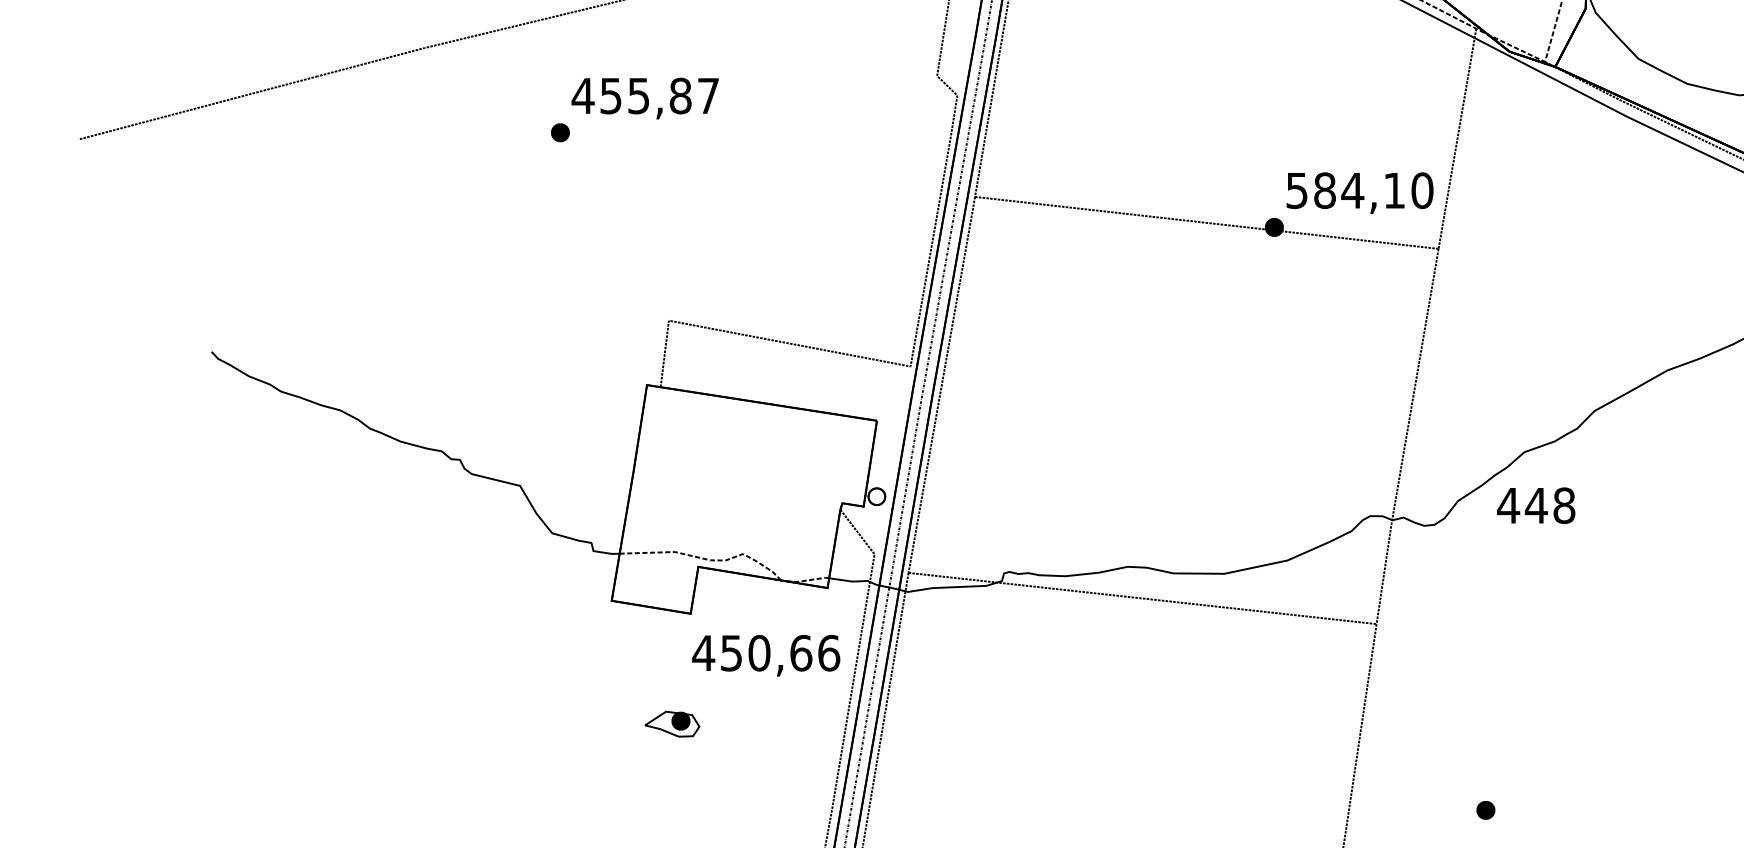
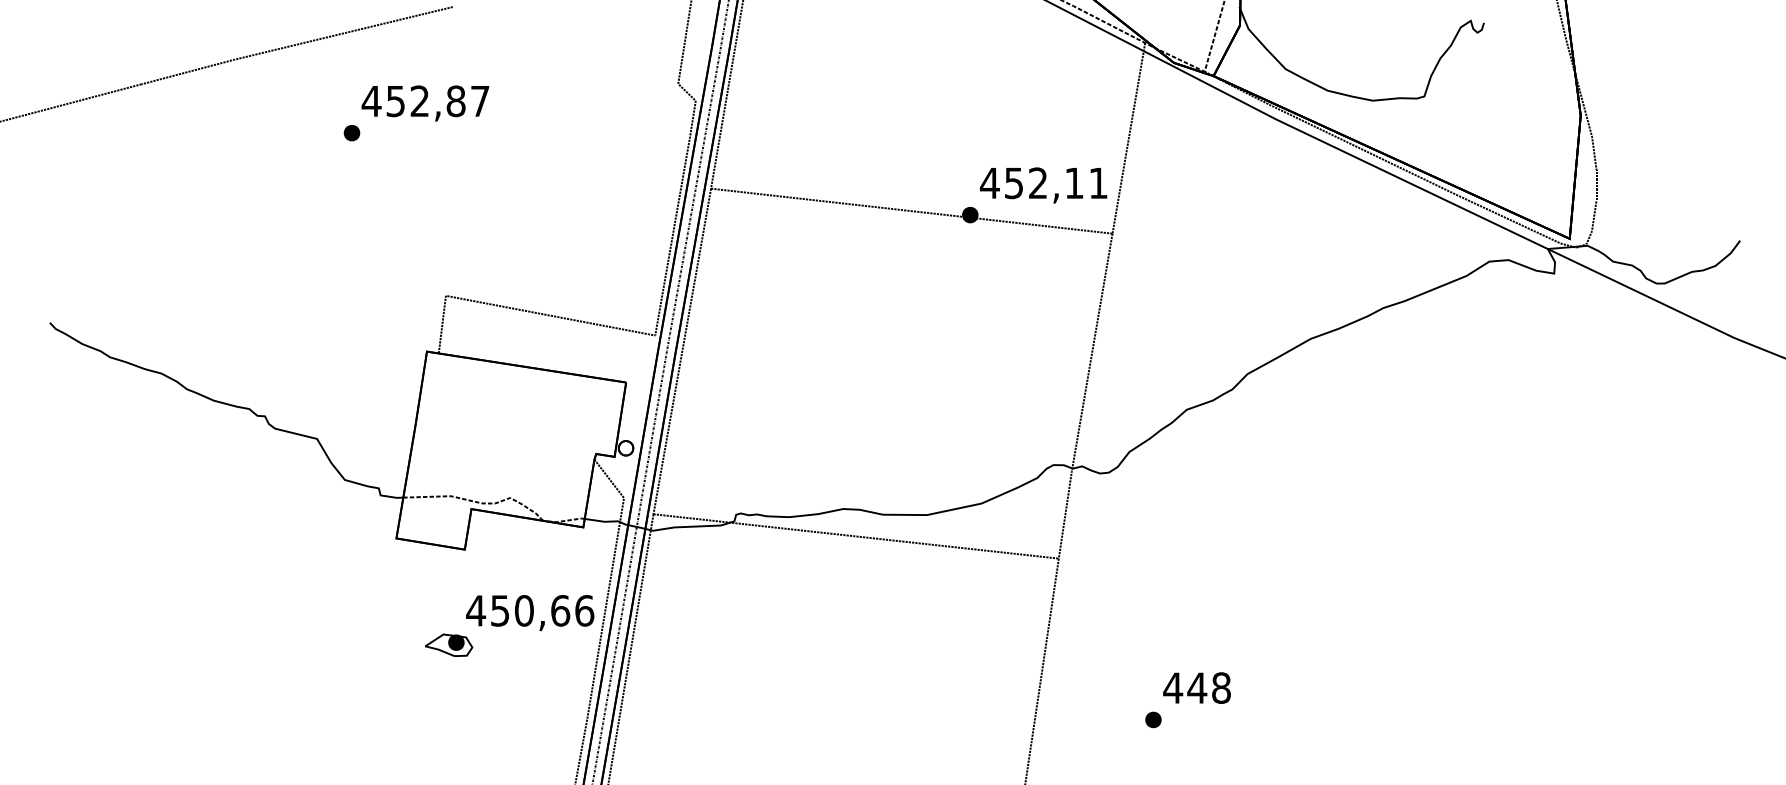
text: (638, 96) -> (419, 101), 455,87 -> 452,87
text: (1358, 190) -> (1043, 183), 584,10 -> 452,11
text: (1535, 505) -> (1196, 687), moved
text: (766, 656) -> (530, 613), moved

